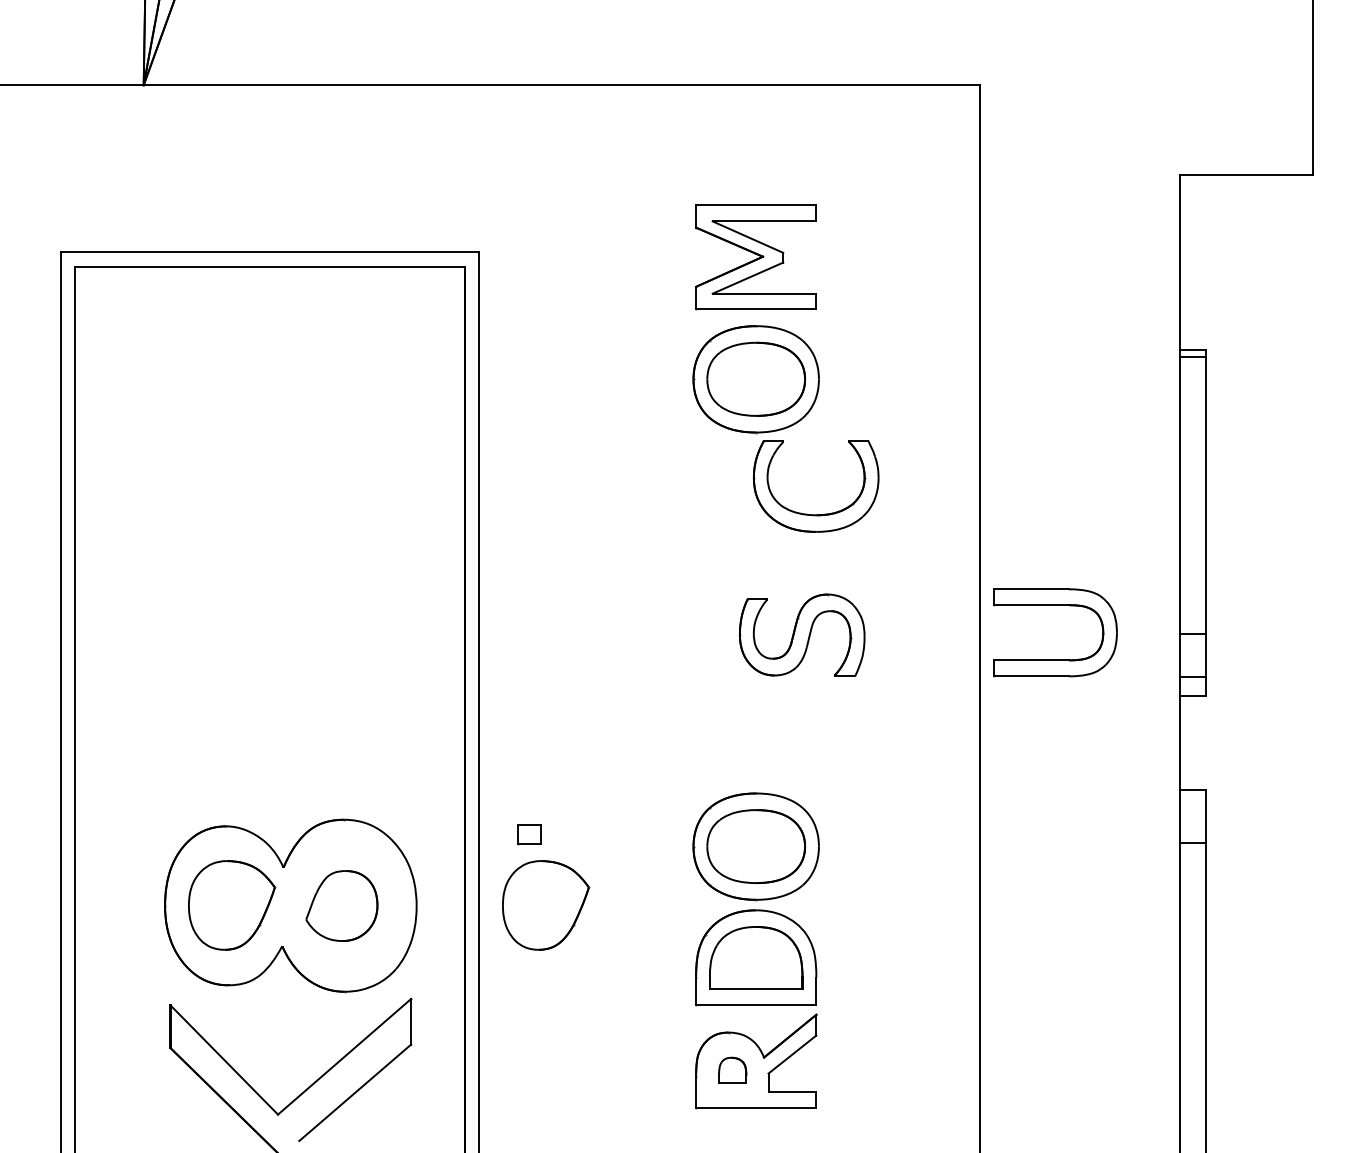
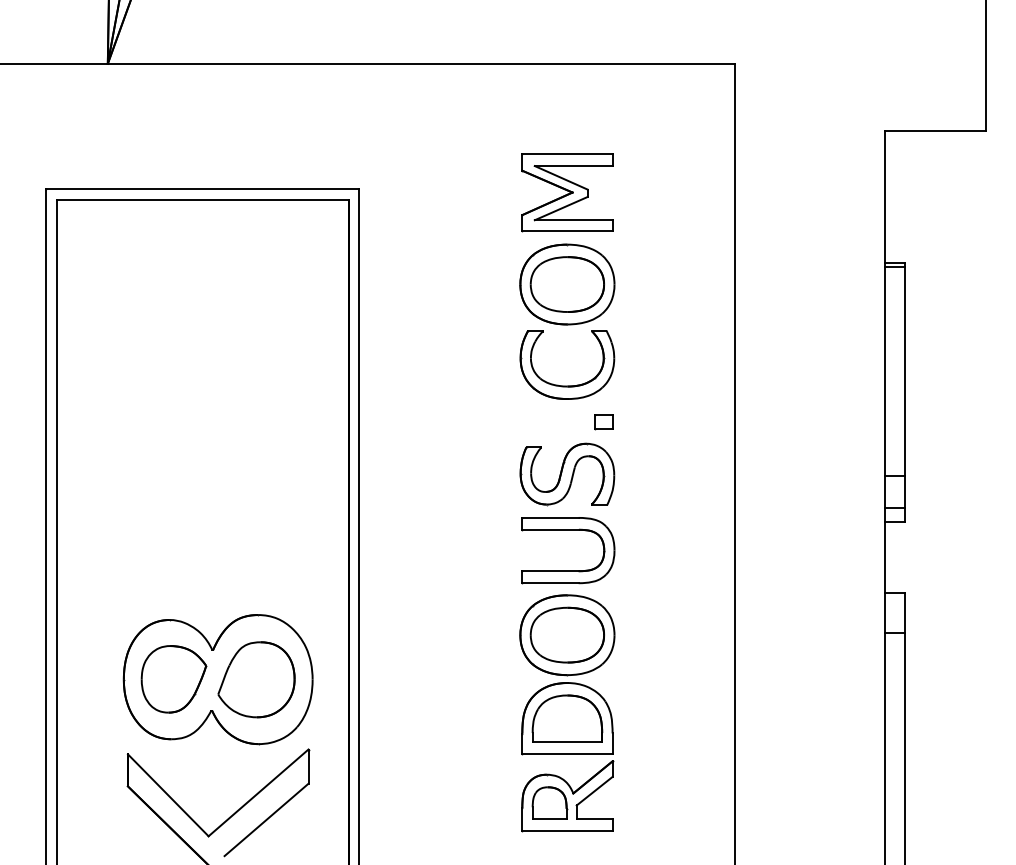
part: (815, 514) -> (566, 385), moved
part: (1055, 605) -> (568, 530), moved
part: (802, 634) -> (567, 473), moved
part: (529, 834) -> (603, 421), moved
part: (341, 905) -> (256, 679), size x1.43
part: (546, 905) -> (410, 679), removed
part: (732, 1070) -> (549, 803), size x1.67

